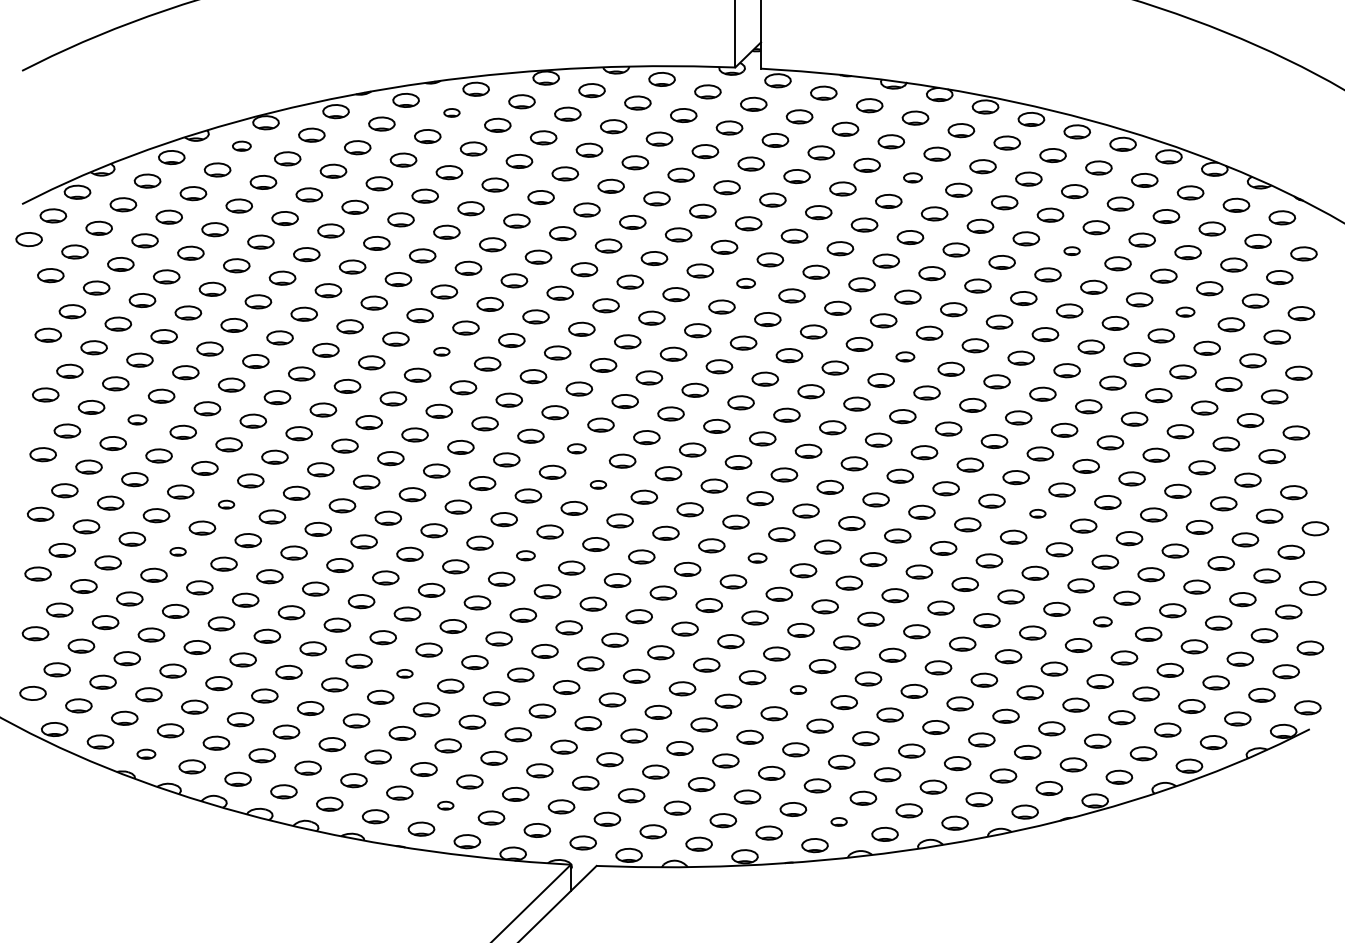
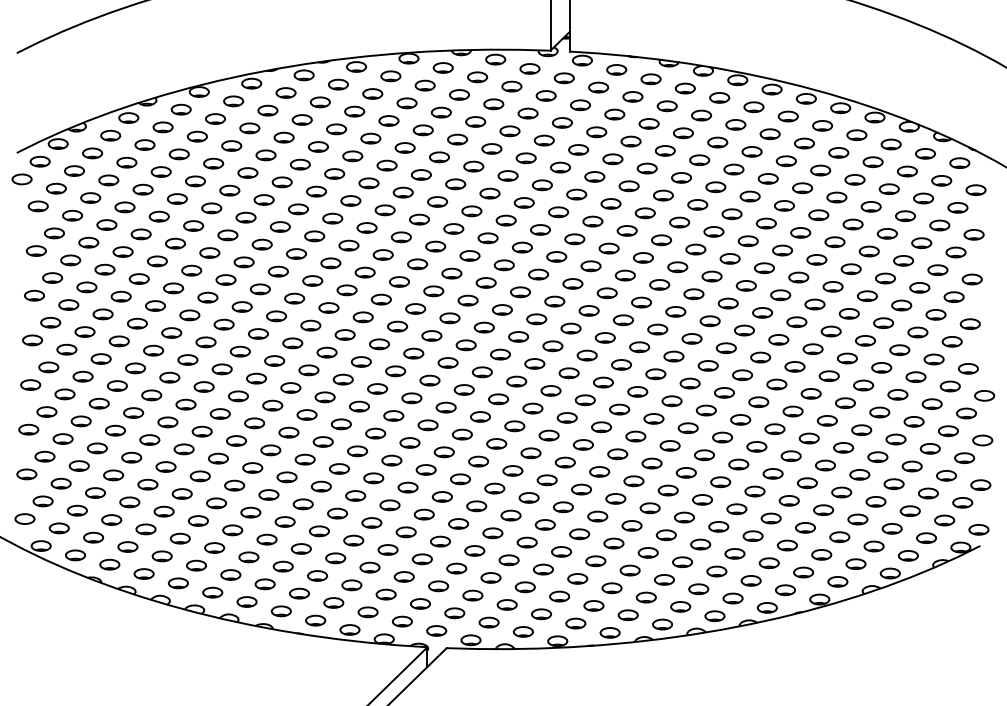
part: (451, 112) -> (338, 84), size x1.67
part: (241, 145) -> (180, 109), size x1.43
part: (912, 177) -> (683, 132), size x1.43
part: (1071, 250) -> (802, 187), size x1.67
part: (745, 283) -> (558, 212), size x1.43
part: (1185, 311) -> (887, 233), size x1.43
part: (441, 351) -> (330, 263), size x1.67
part: (905, 356) -> (677, 266), size x1.43
part: (137, 419) -> (103, 314), size x1.43
part: (576, 448) -> (431, 335), size x1.43
part: (598, 484) -> (448, 362), size x1.67
part: (226, 504) -> (169, 377), size x1.67
part: (1037, 513) -> (776, 384), size x1.67
part: (177, 551) -> (133, 412), size x1.67
part: (525, 555) -> (393, 415), size x1.43
part: (757, 557) -> (567, 417), size x1.43
part: (1102, 621) -> (825, 465), size x1.43
part: (404, 673) -> (302, 504), size x1.67
part: (798, 689) -> (597, 516), size x1.67
part: (146, 753) -> (109, 564), size x1.43
part: (445, 805) -> (333, 602), size x1.67
part: (838, 821) -> (627, 614), size x1.67

